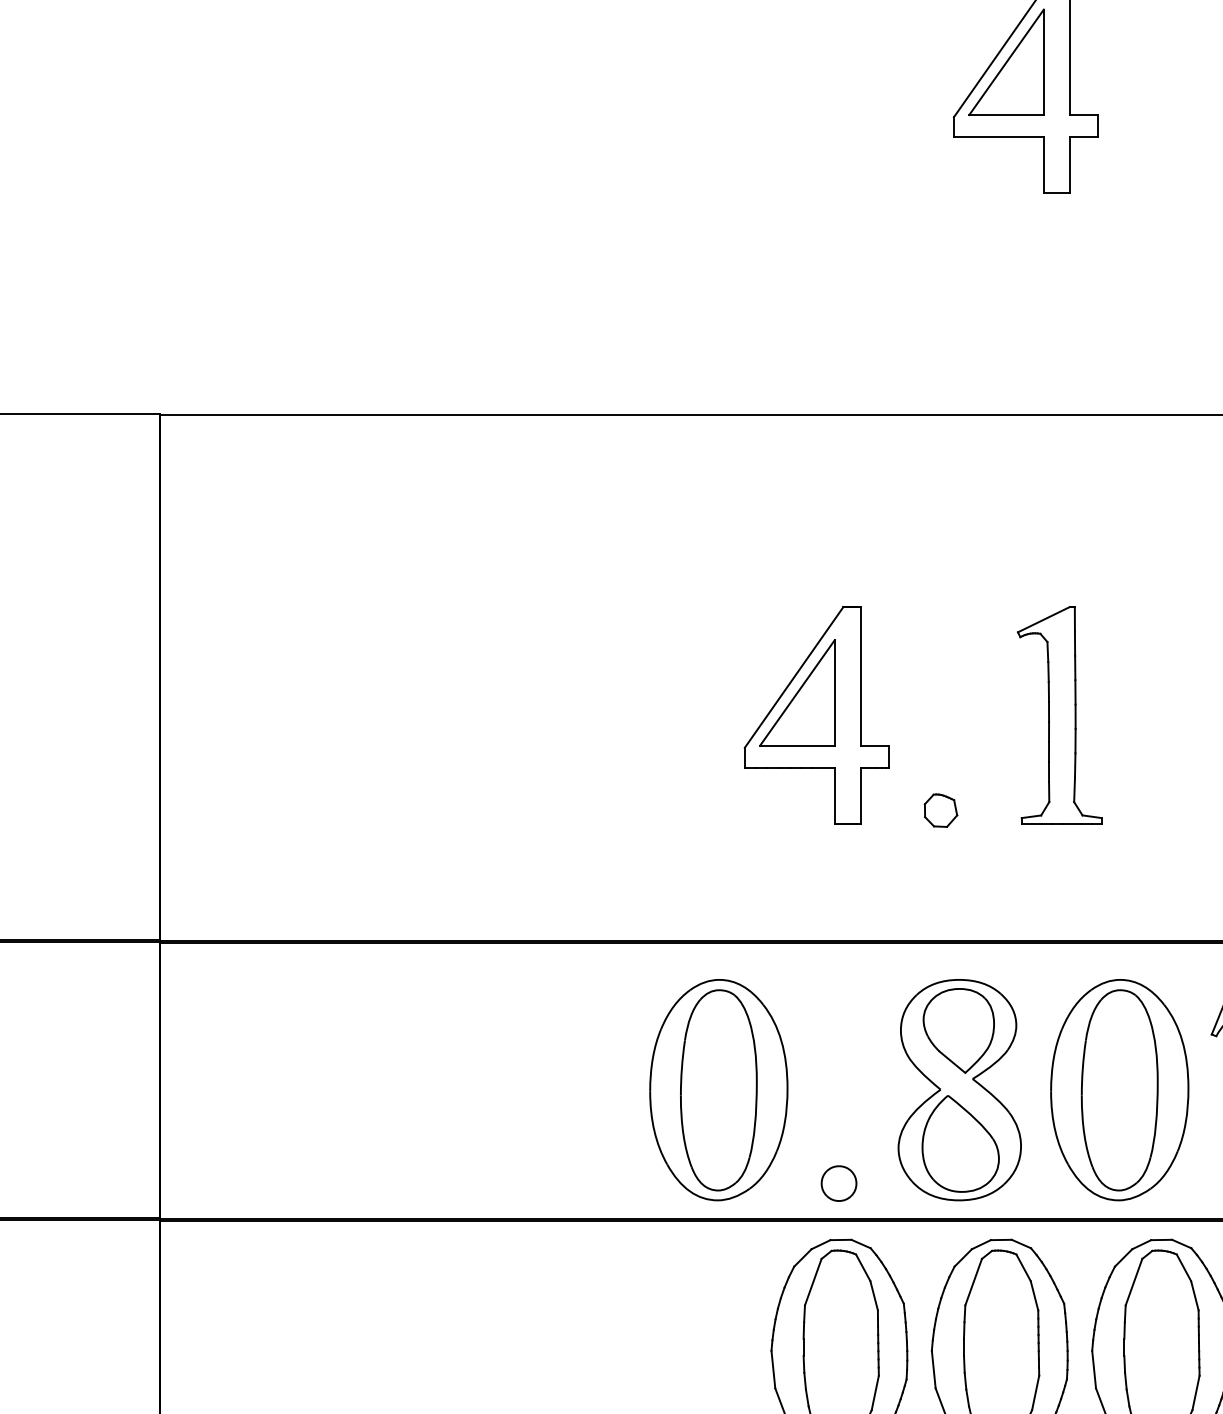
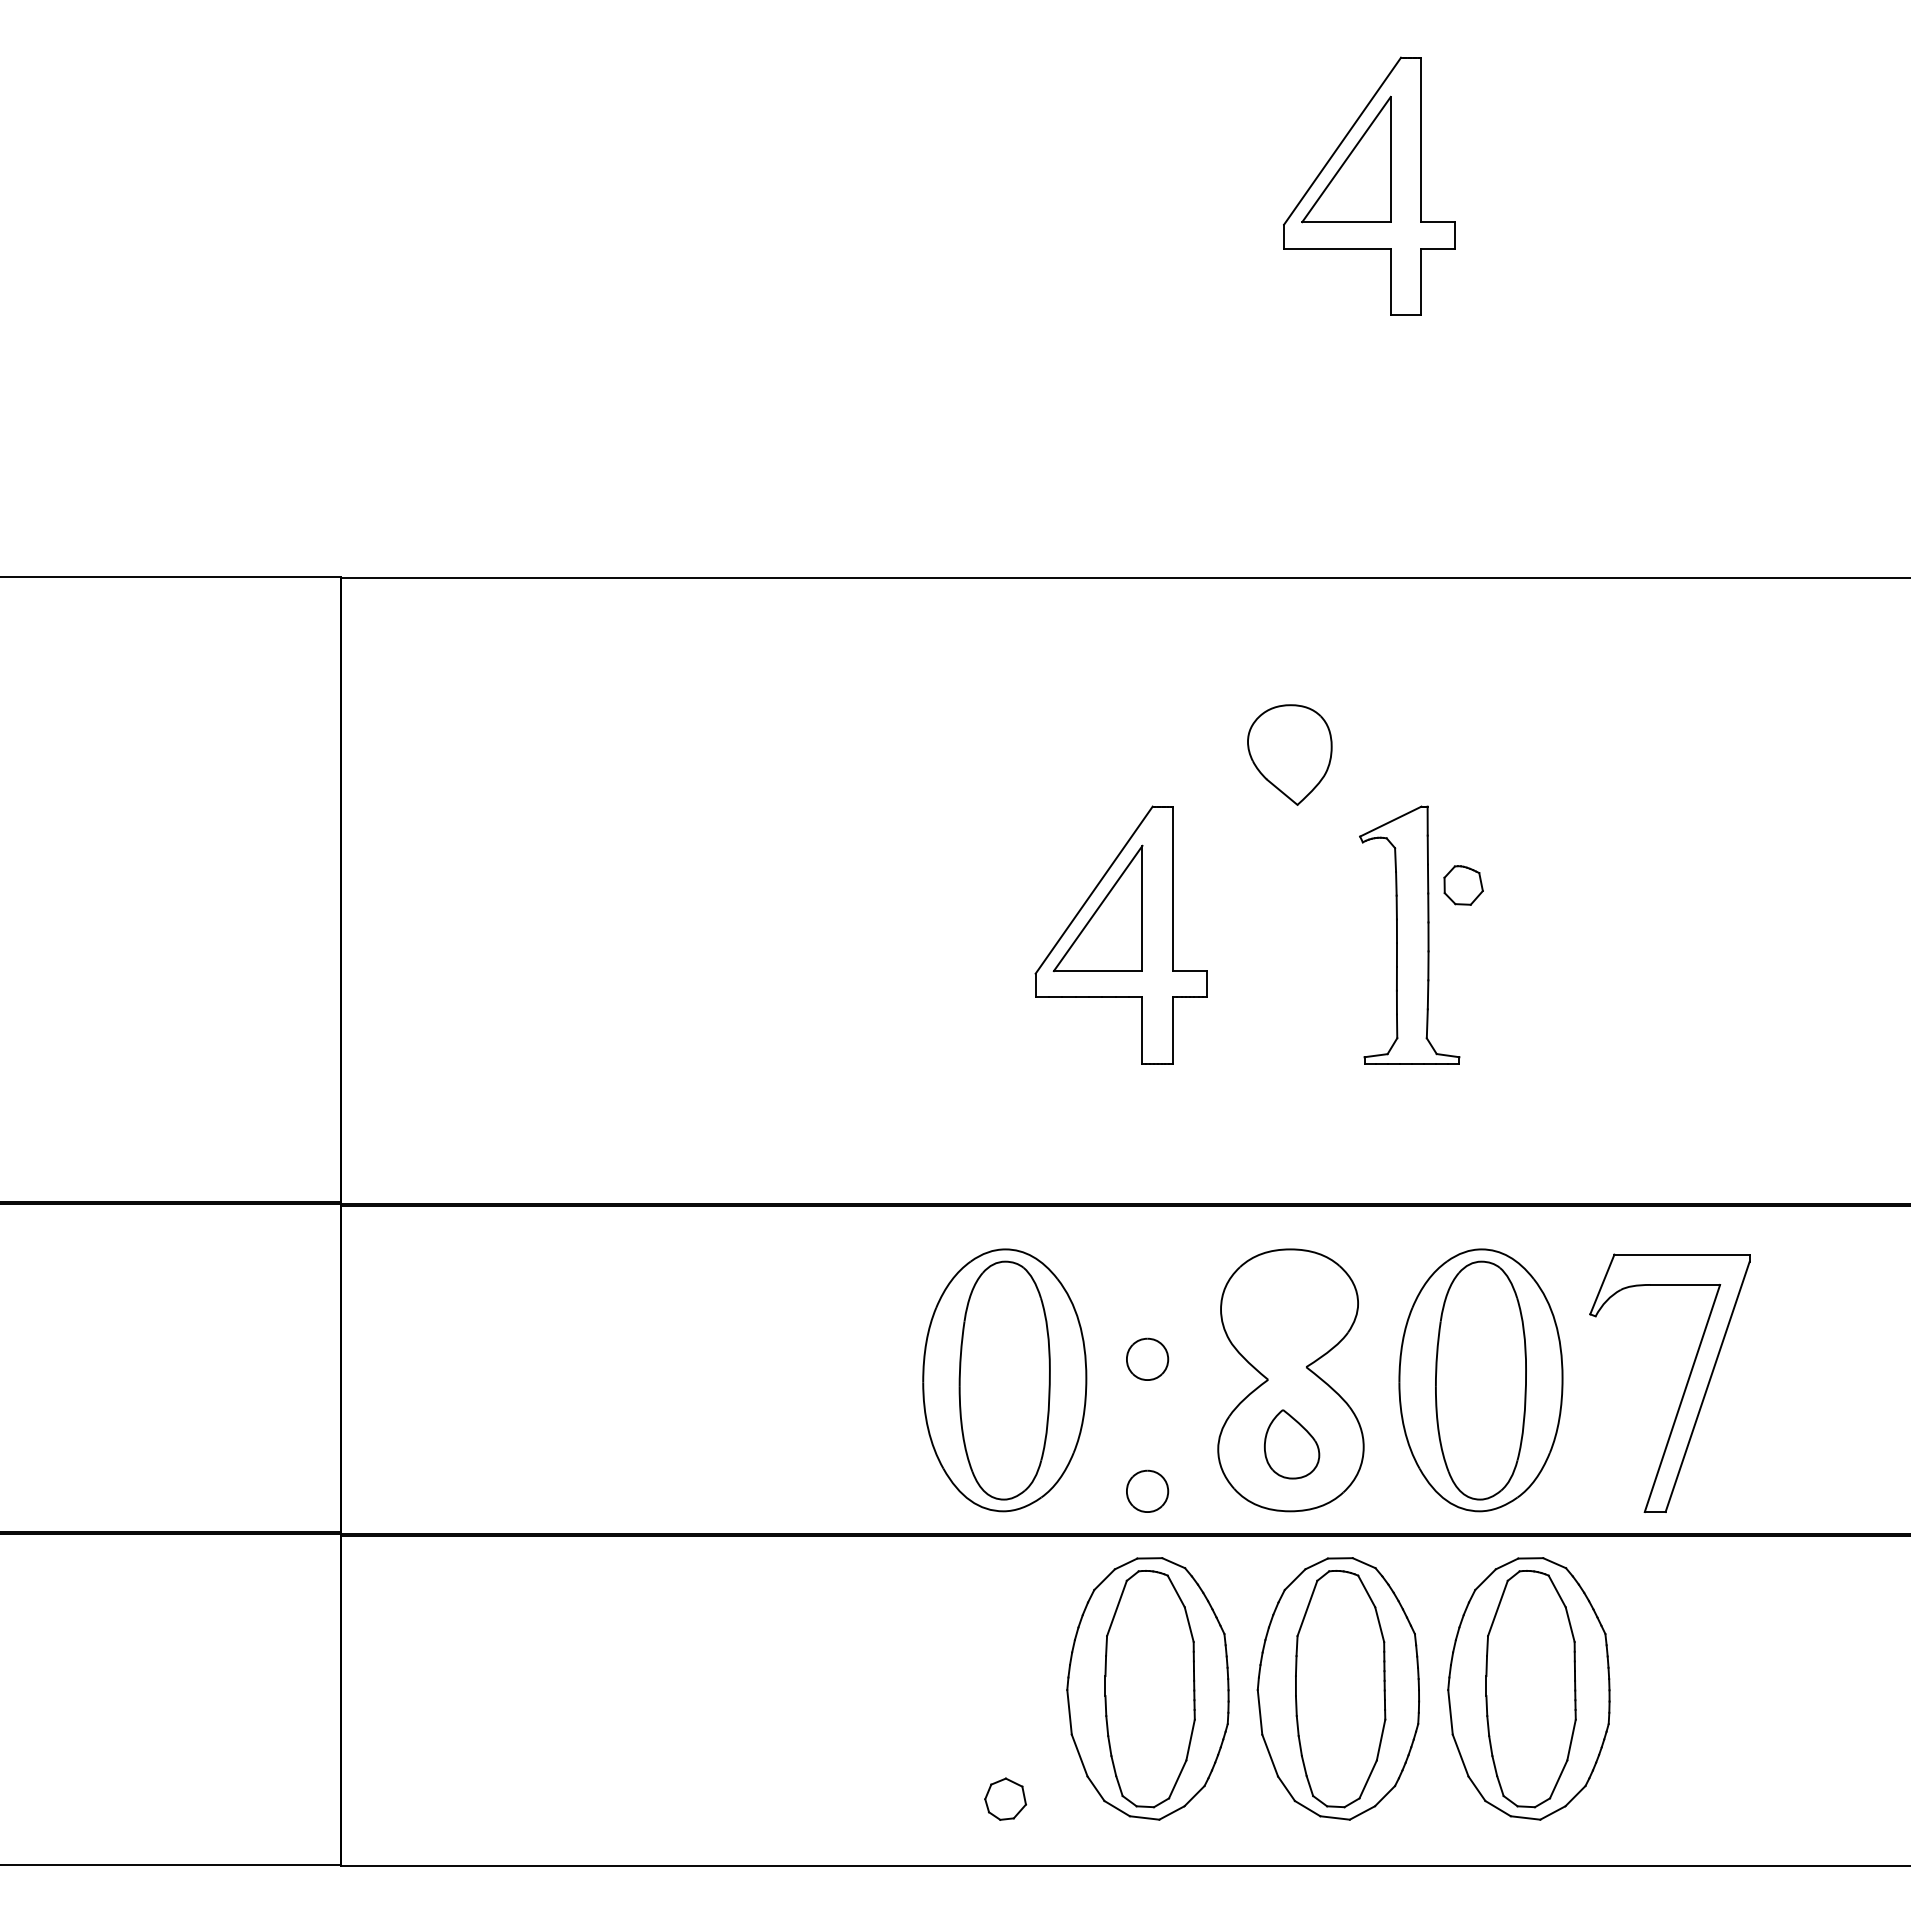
part: (940, 810) -> (1463, 885), moved
part: (958, 1030) -> (1289, 754), moved
part: (839, 1071) -> (1147, 1358), added
part: (960, 1144) -> (1291, 1444), size x0.6

